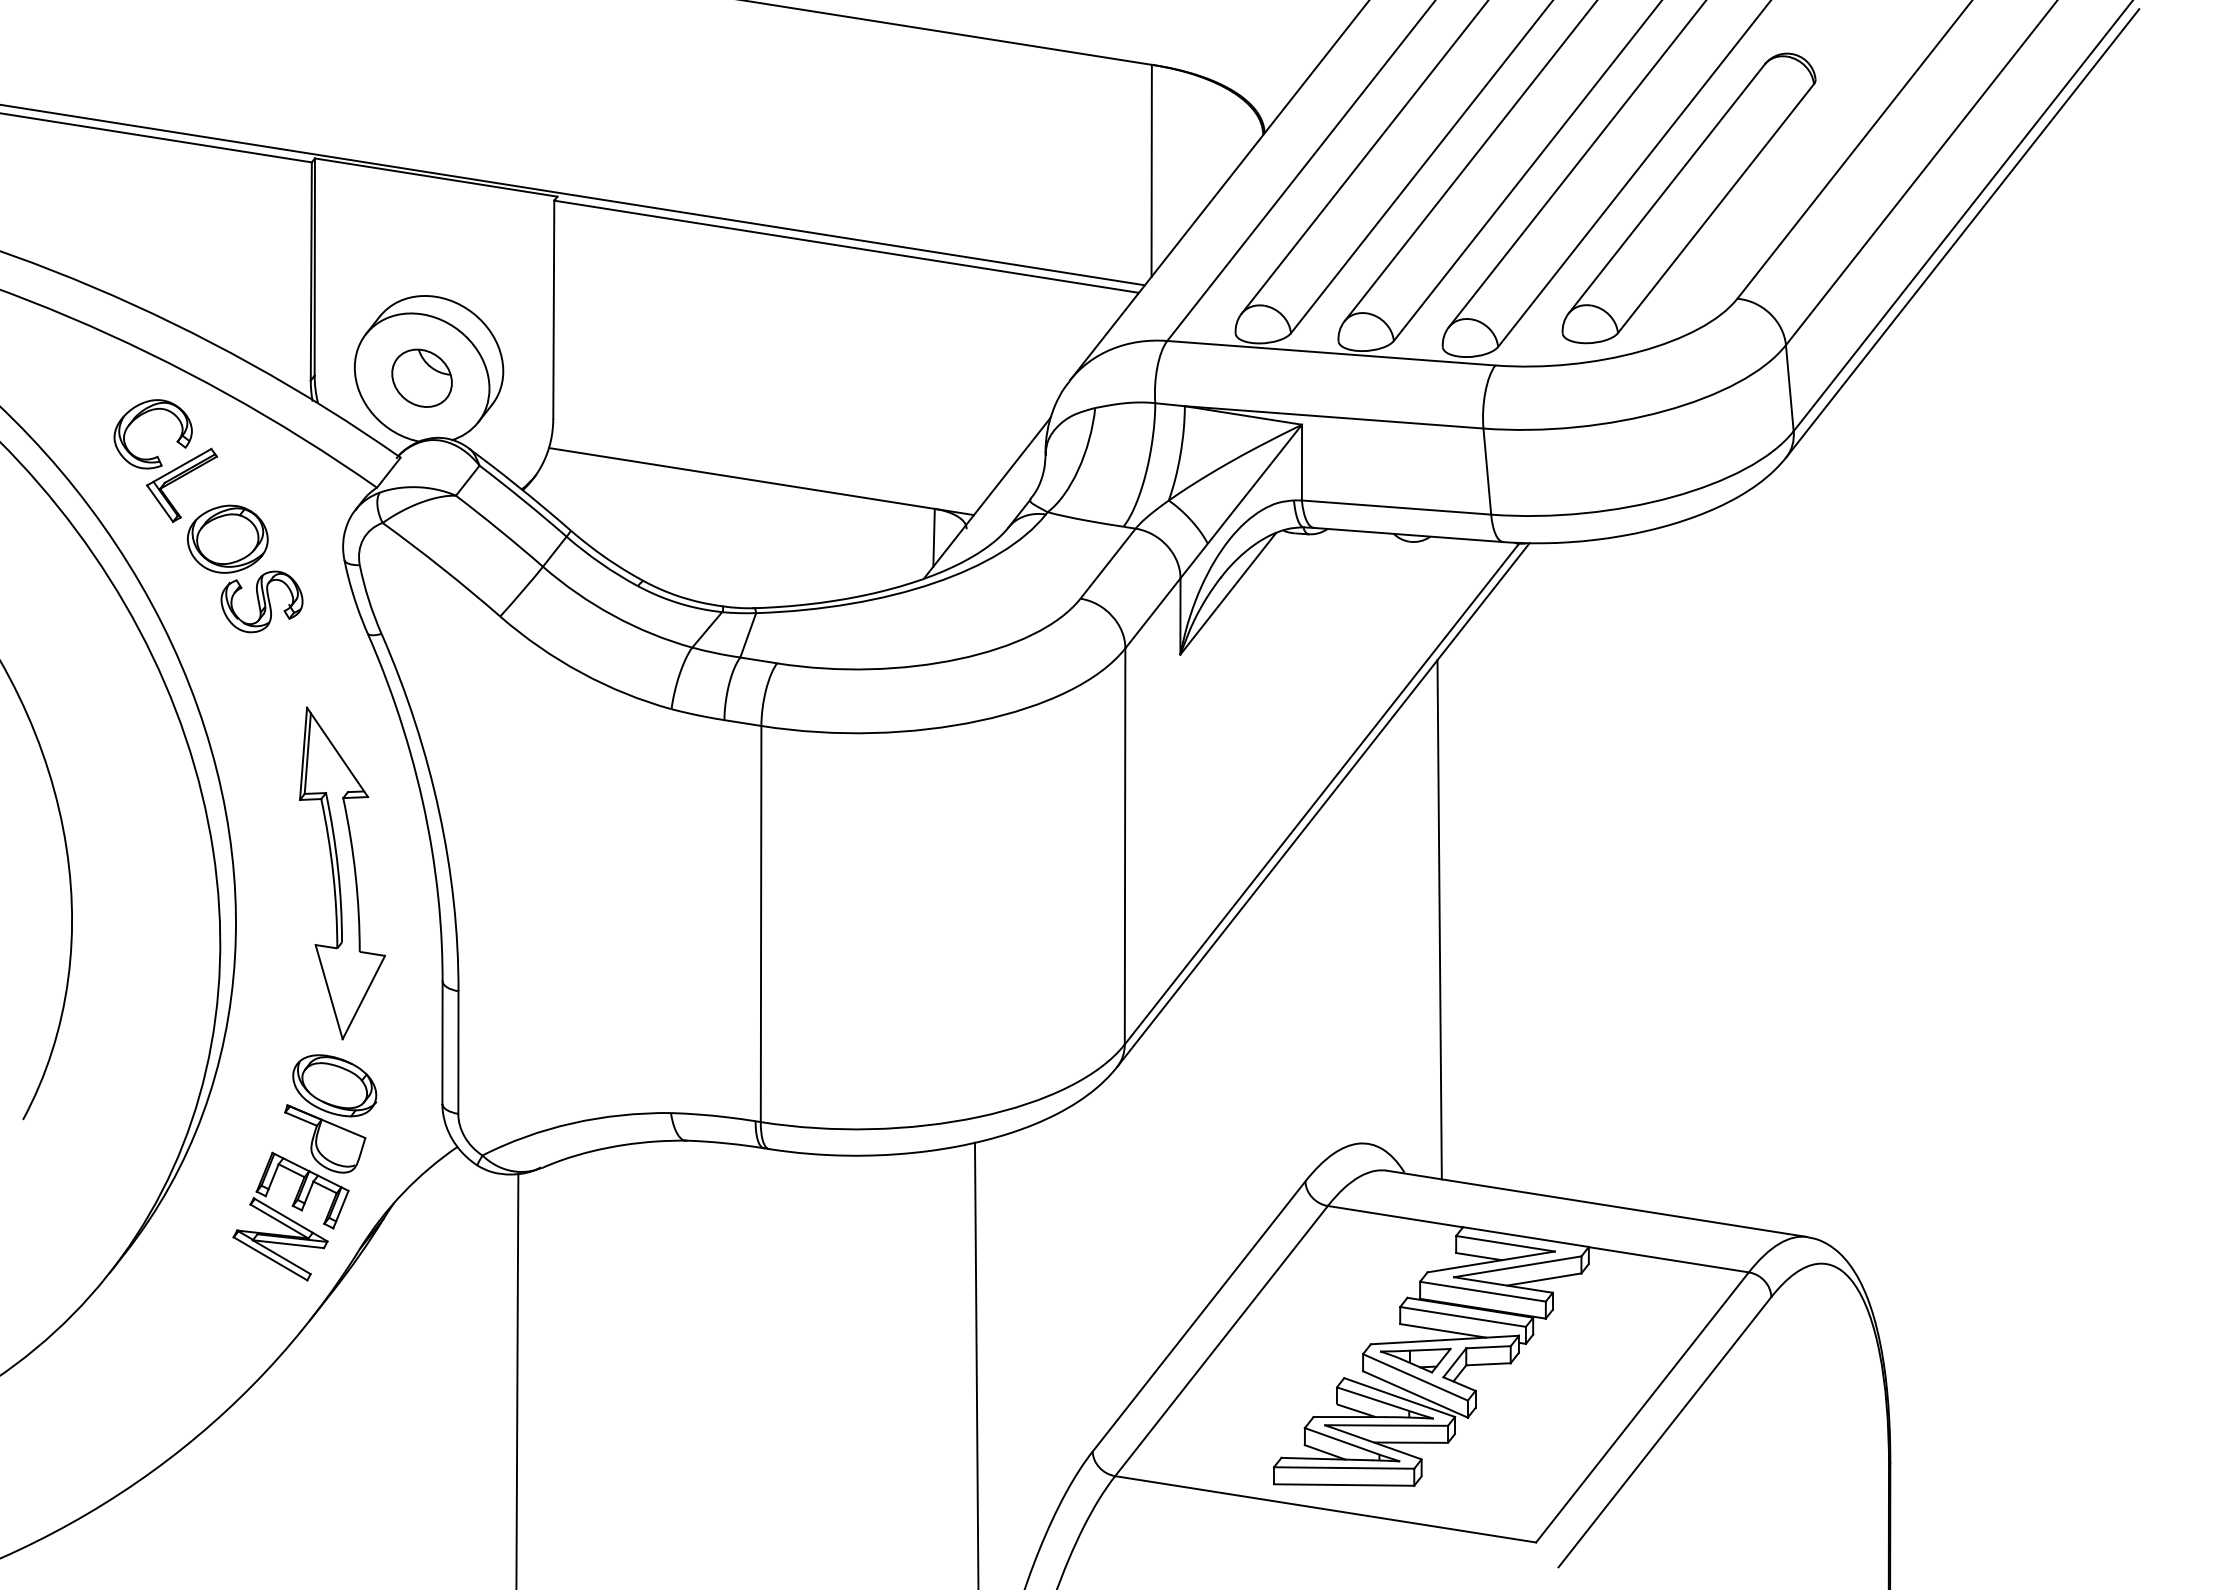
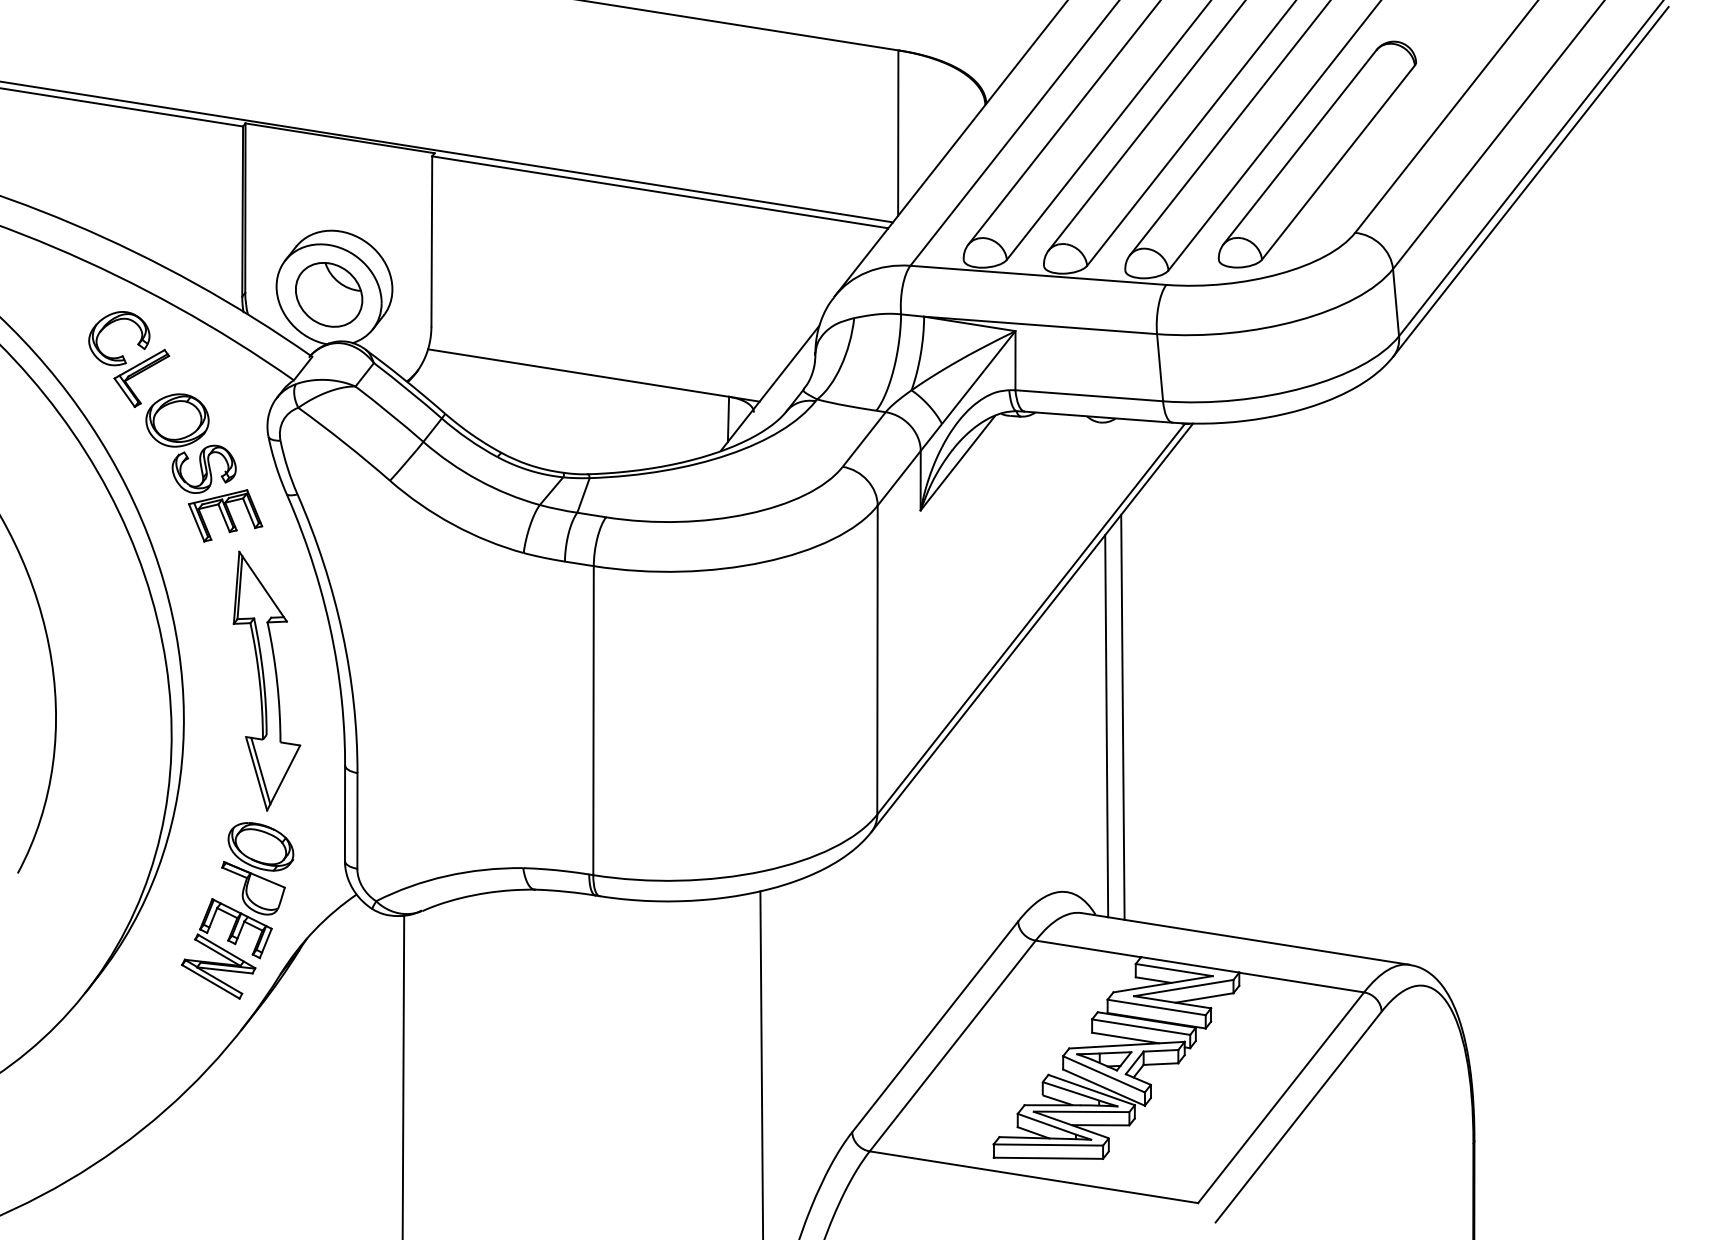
part: (421, 378) -> (328, 295), size x1.43
part: (289, 661) -> (225, 515), added
line: (1418, 931) -> (1106, 726), added
line: (334, 988) -> (260, 770), added

